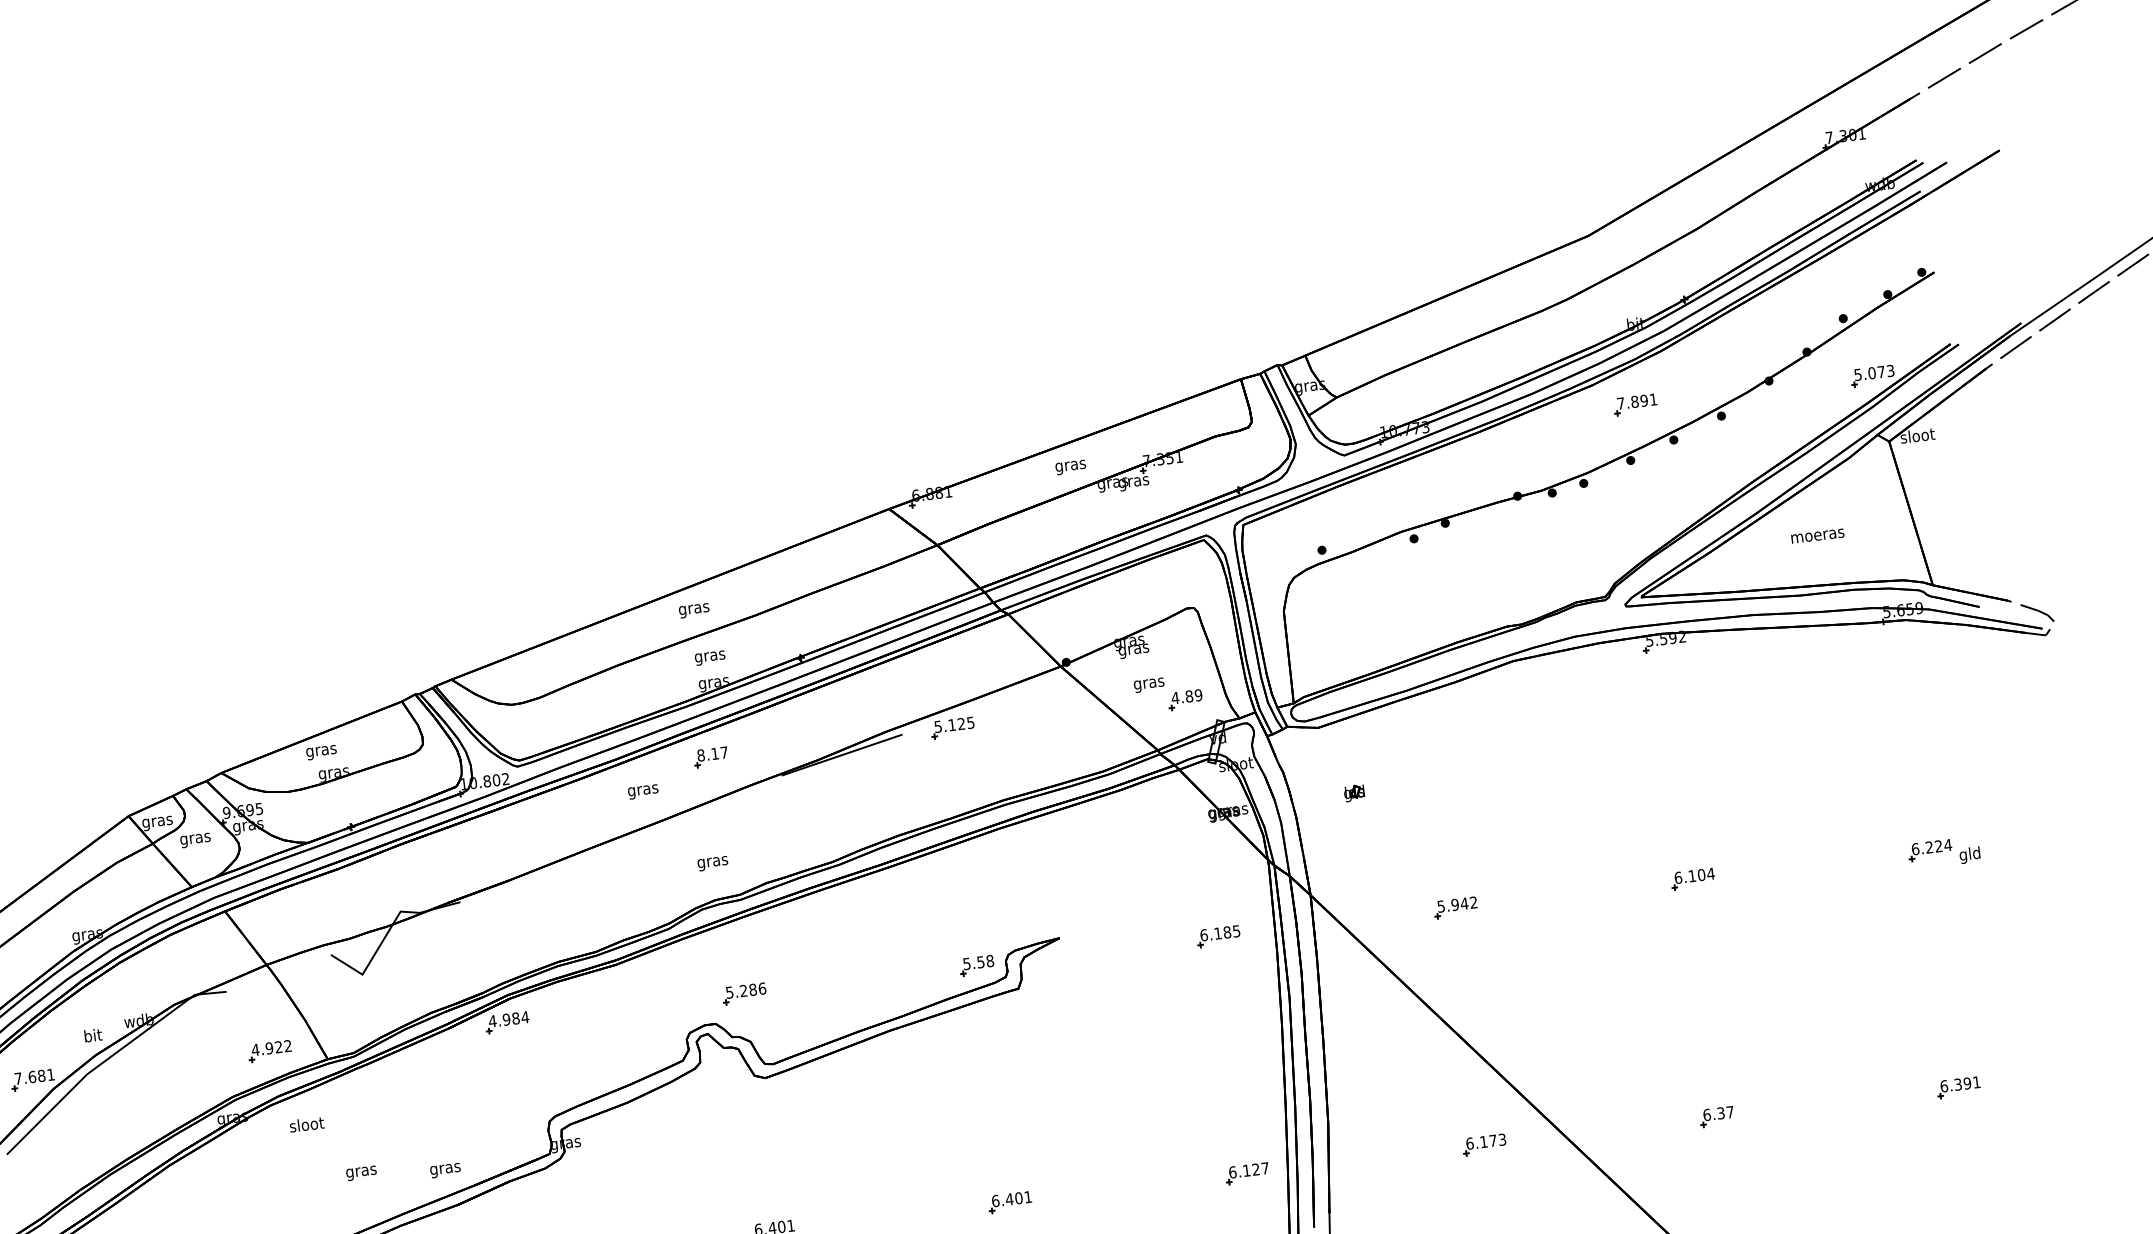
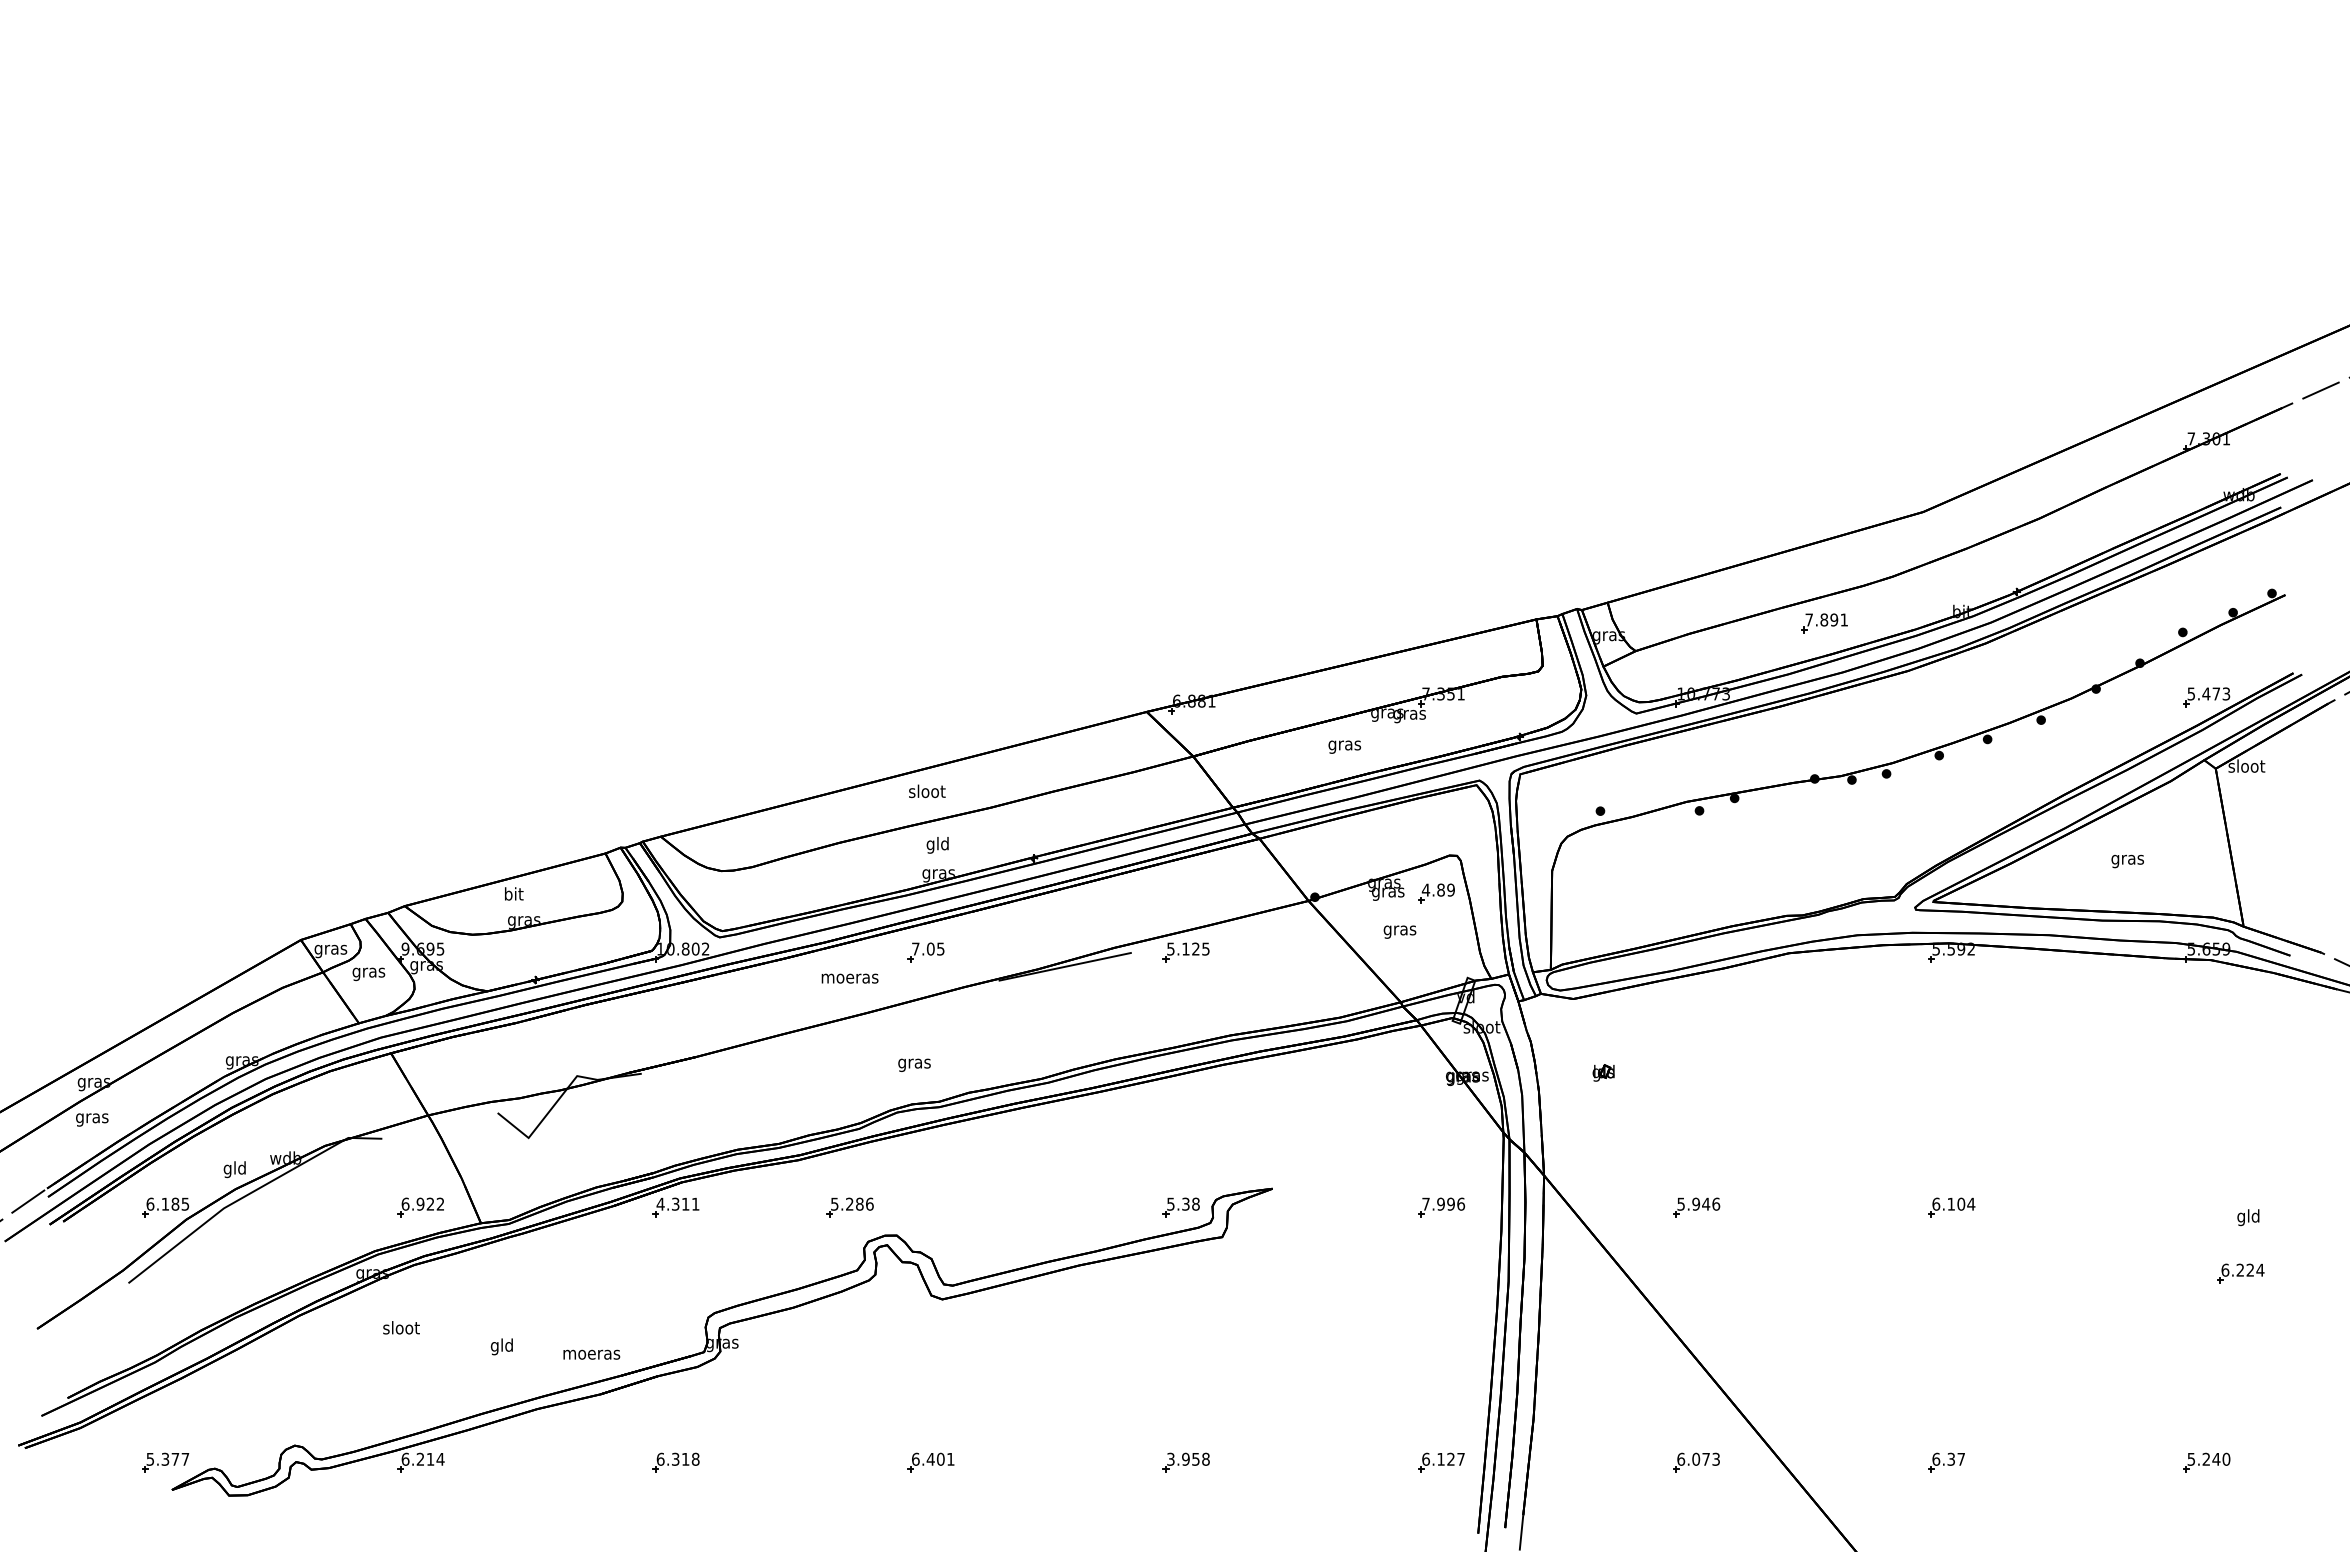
text: (1872, 372) -> (2206, 693), 5.073 -> 5.473
part: (1635, 405) -> (1824, 623), moved
text: (1070, 466) -> (1344, 746), moved
text: (1817, 537) -> (2127, 861), moeras -> gras
text: (694, 608) -> (927, 792), gras -> sloot
text: (709, 656) -> (937, 845), gras -> gld
part: (1185, 700) -> (1436, 893), moved
text: (321, 750) -> (513, 895), gras -> bit
text: (712, 753) -> (928, 948), 8.17 -> 7.05
text: (643, 792) -> (849, 980), gras -> moeras
part: (1929, 850) -> (2240, 1273), moved
text: (1474, 901) -> (1716, 1203), 5.942 -> 5.946
text: (1220, 932) -> (1443, 1203), 6.185 -> 7.996
text: (980, 961) -> (1185, 1203), 5.58 -> 5.38
part: (743, 994) -> (849, 1207), moved
text: (515, 1017) -> (685, 1203), 4.984 -> 4.311
text: (92, 1036) -> (234, 1169), bit -> gld
text: (255, 1049) -> (405, 1203), 4.922 -> 6.922
text: (34, 1076) -> (167, 1203), 7.681 -> 6.185
text: (1960, 1083) -> (2208, 1458), 6.391 -> 5.240
text: (306, 1124) -> (401, 1327), moved
text: (1484, 1141) -> (1696, 1458), 6.173 -> 6.073
text: (445, 1170) -> (591, 1356), gras -> moeras
text: (360, 1171) -> (501, 1346), gras -> gld
text: (1011, 1198) -> (1188, 1458), 6.401 -> 3.958

